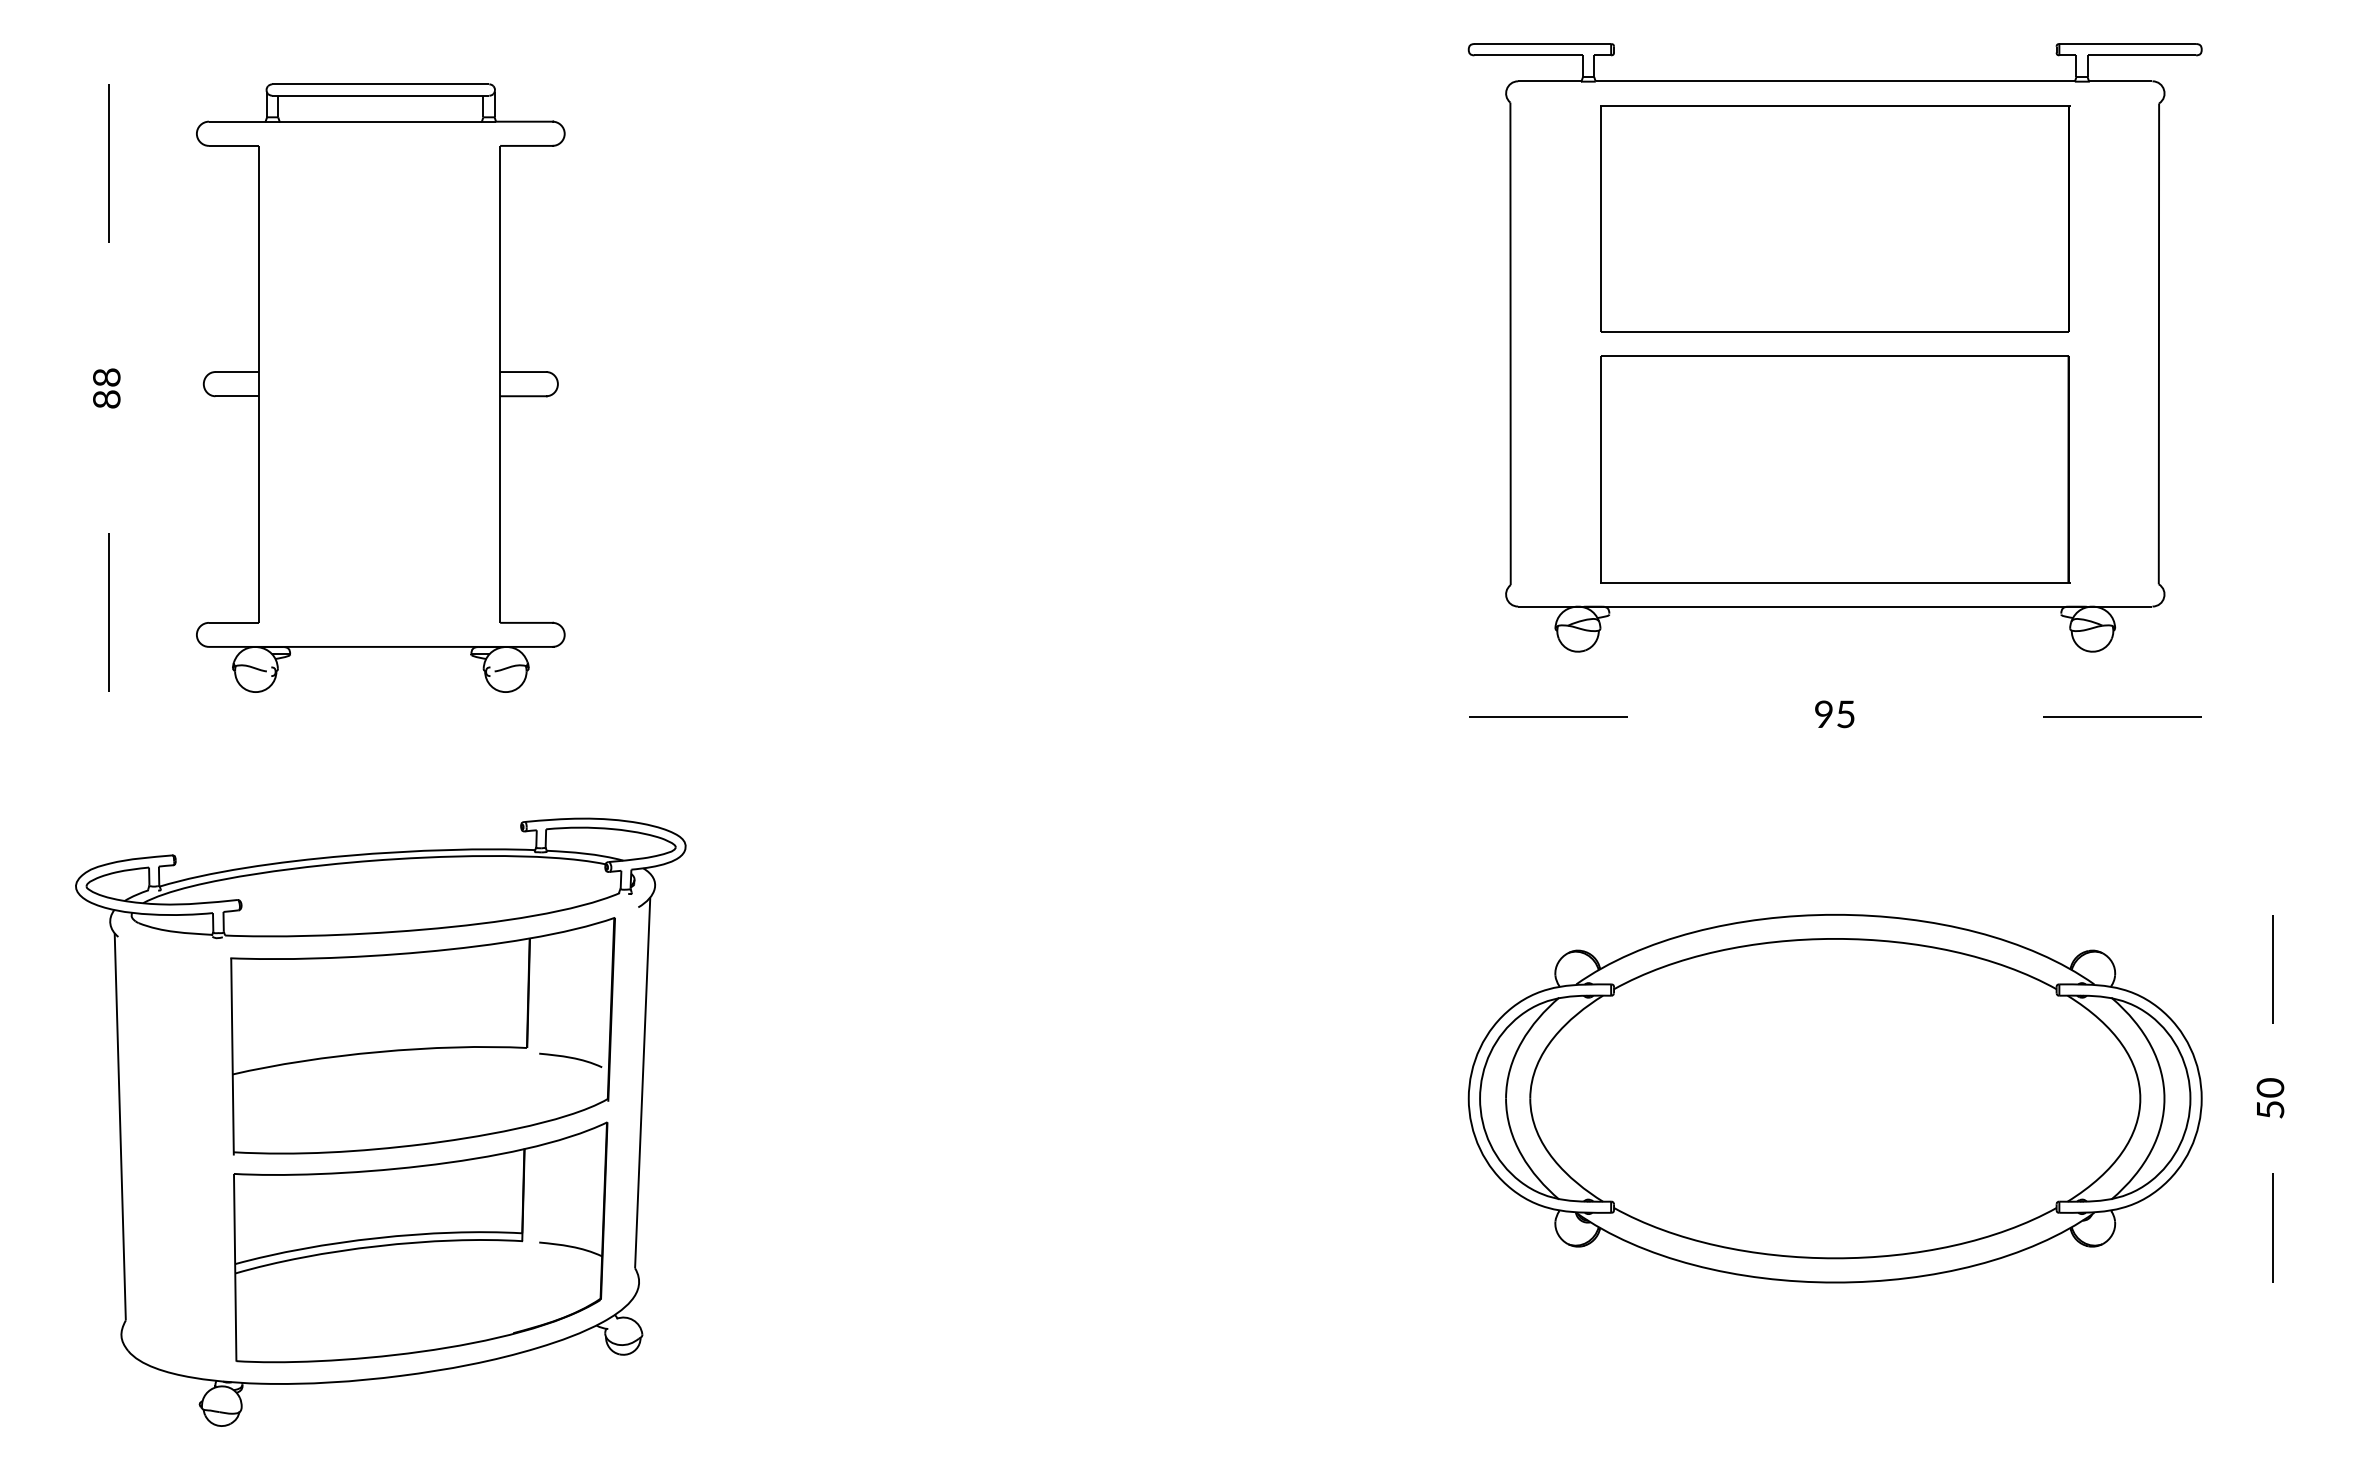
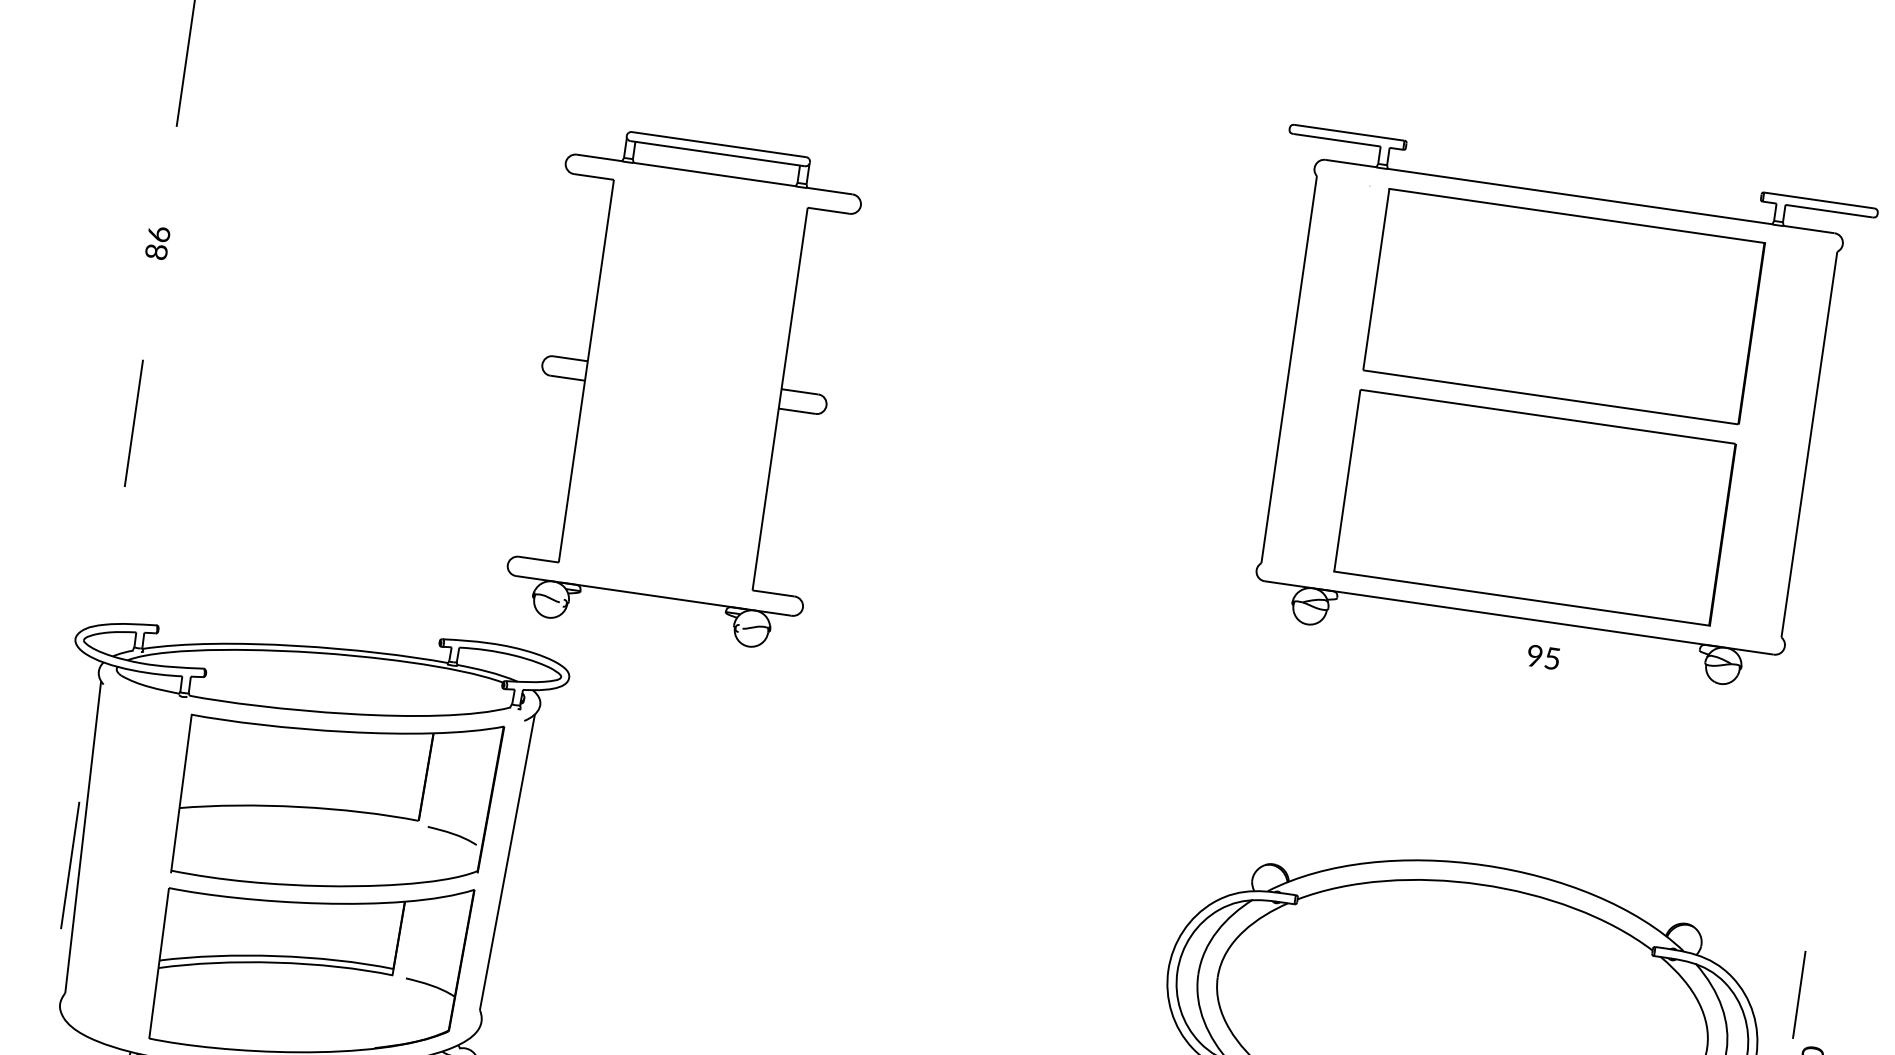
text: (106, 377) -> (158, 234), 88 -> 86
part: (380, 387) -> (683, 387), moved
text: (1834, 714) -> (1543, 657), moved
line: (1548, 716) -> (1276, 673), removed
line: (2122, 716) -> (1737, 739), removed
line: (2272, 969) -> (1798, 994), moved
line: (108, 1163) -> (69, 865), added

